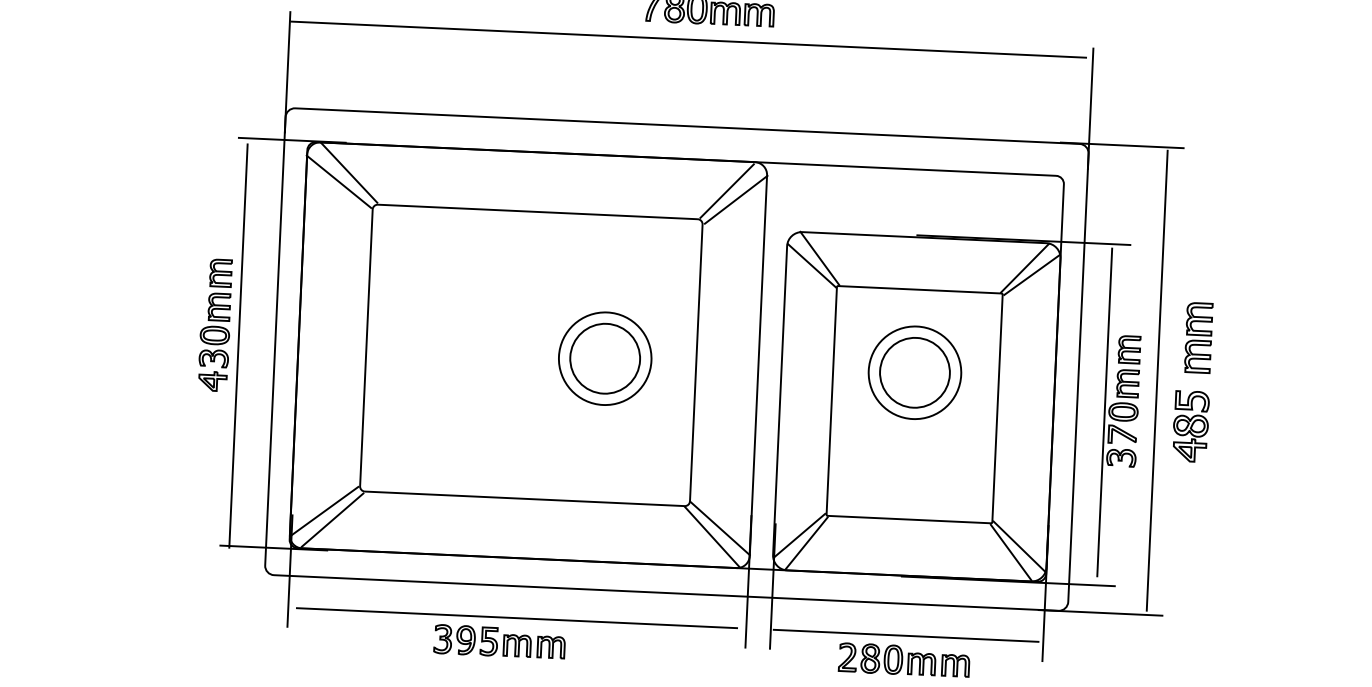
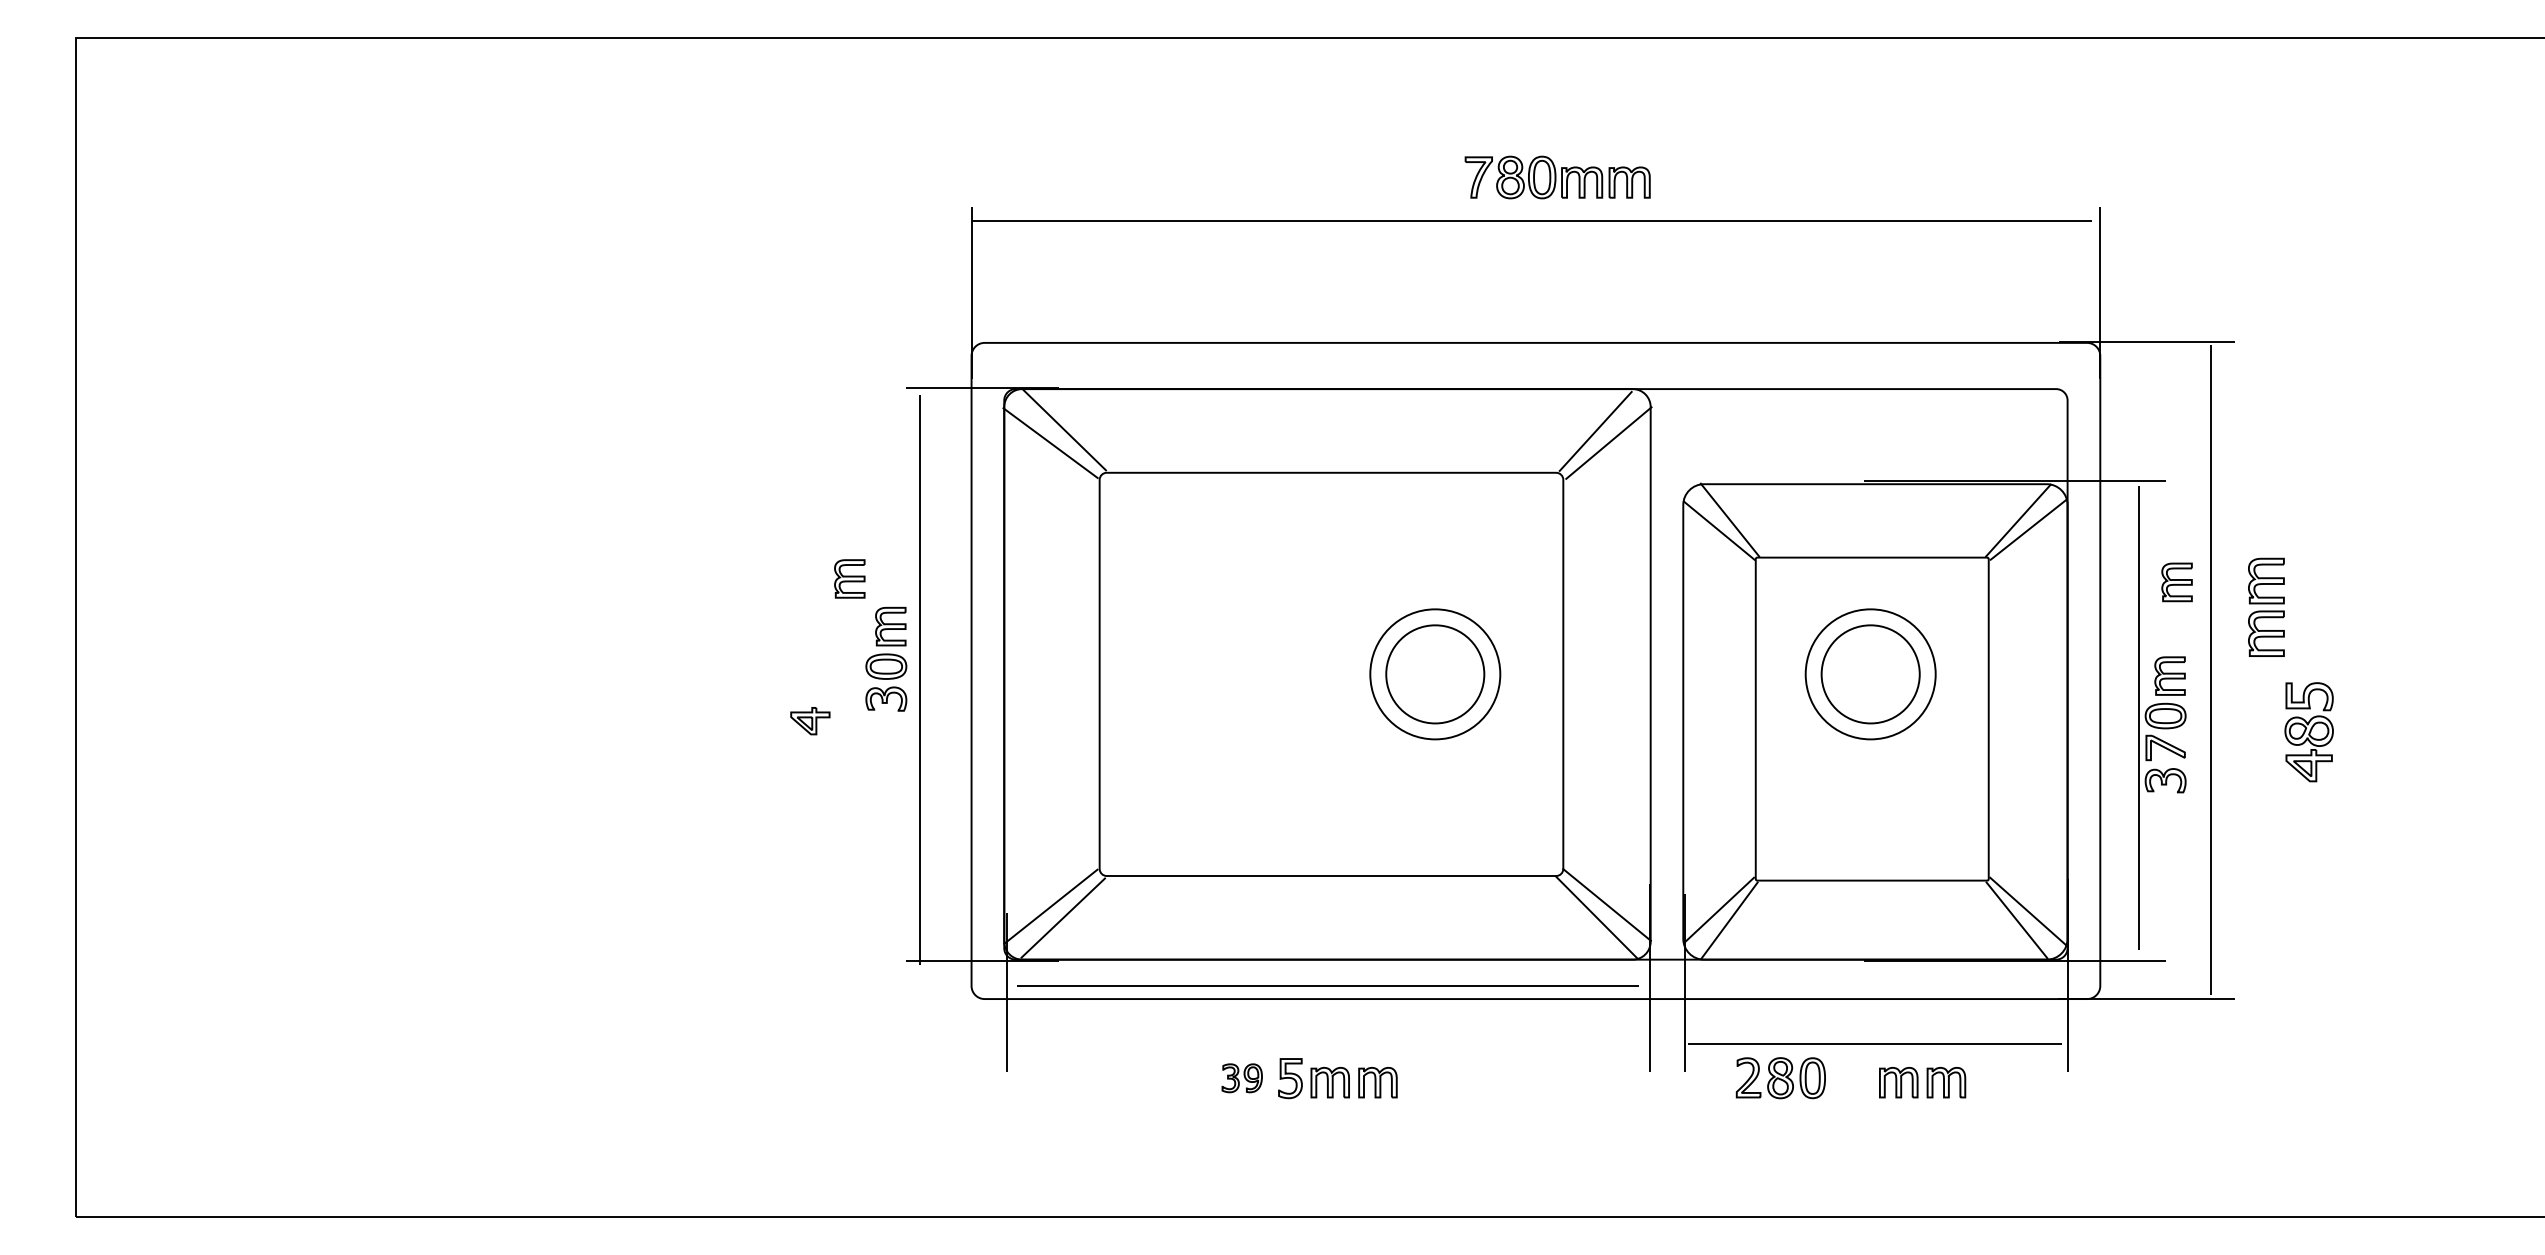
part: (220, 272) -> (849, 578), moved
part: (1129, 349) -> (2176, 582), moved
part: (212, 381) -> (810, 721), moved
part: (1190, 426) -> (2308, 732), moved
line: (516, 617) -> (1327, 985), moved
part: (454, 640) -> (1242, 1078), size x0.7
part: (870, 658) -> (1780, 1078), moved

